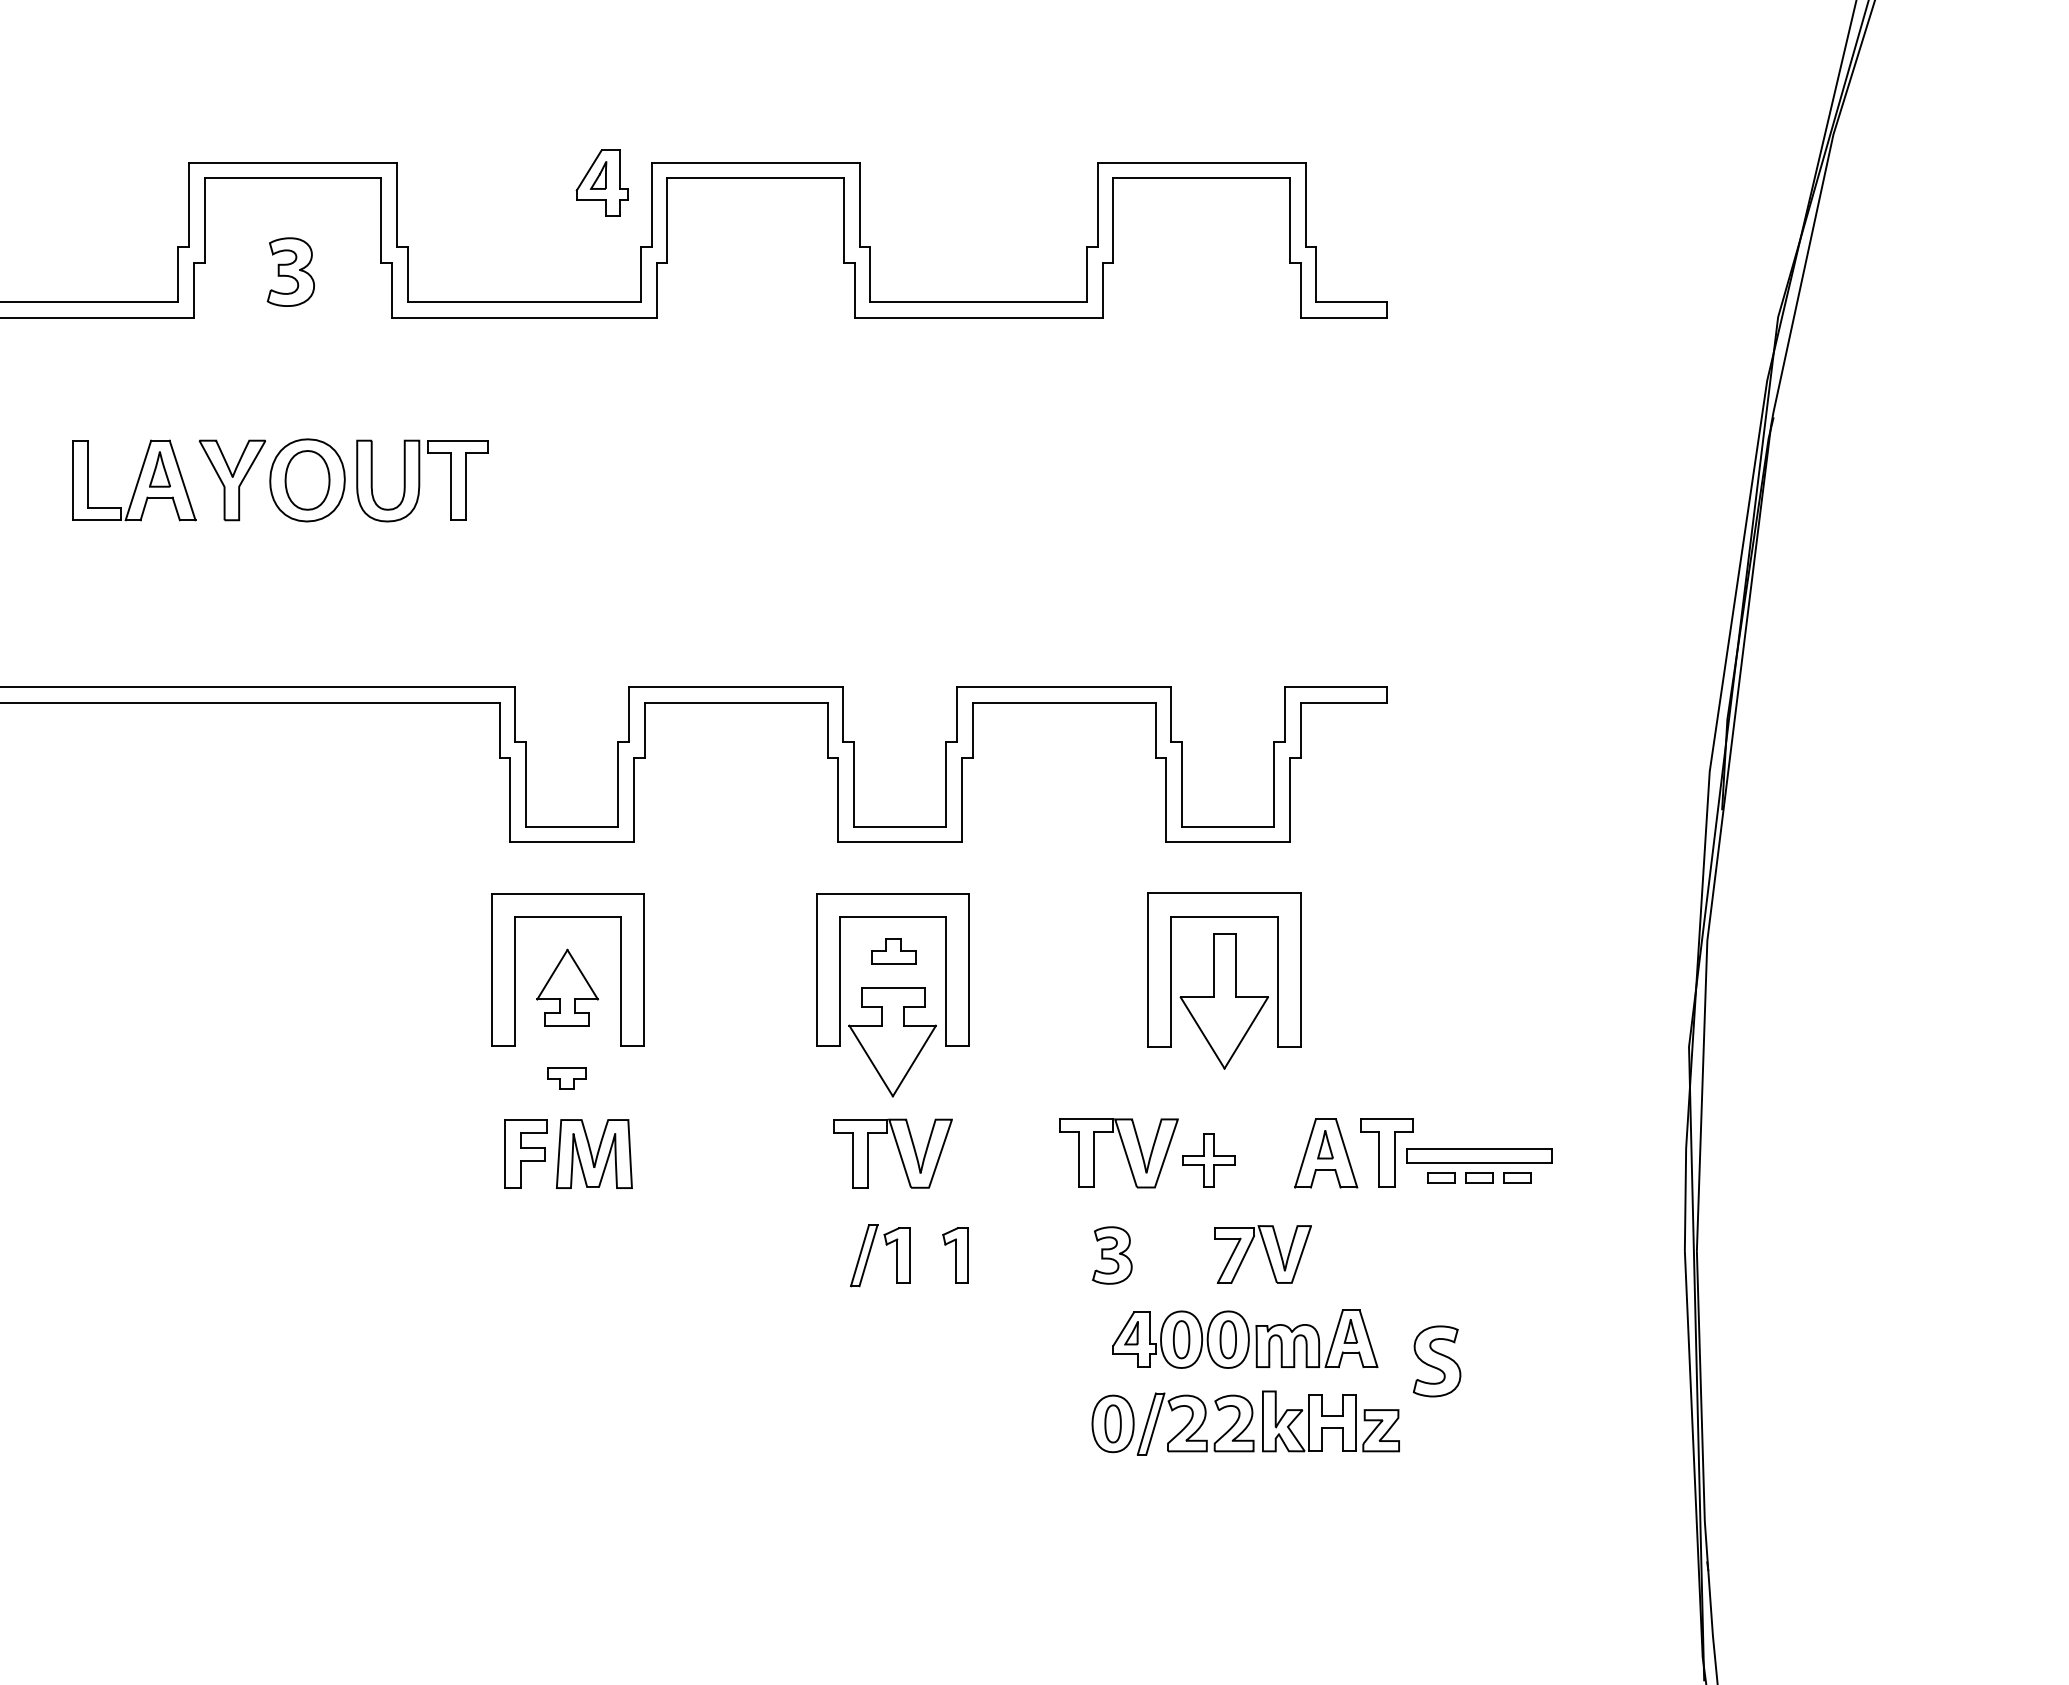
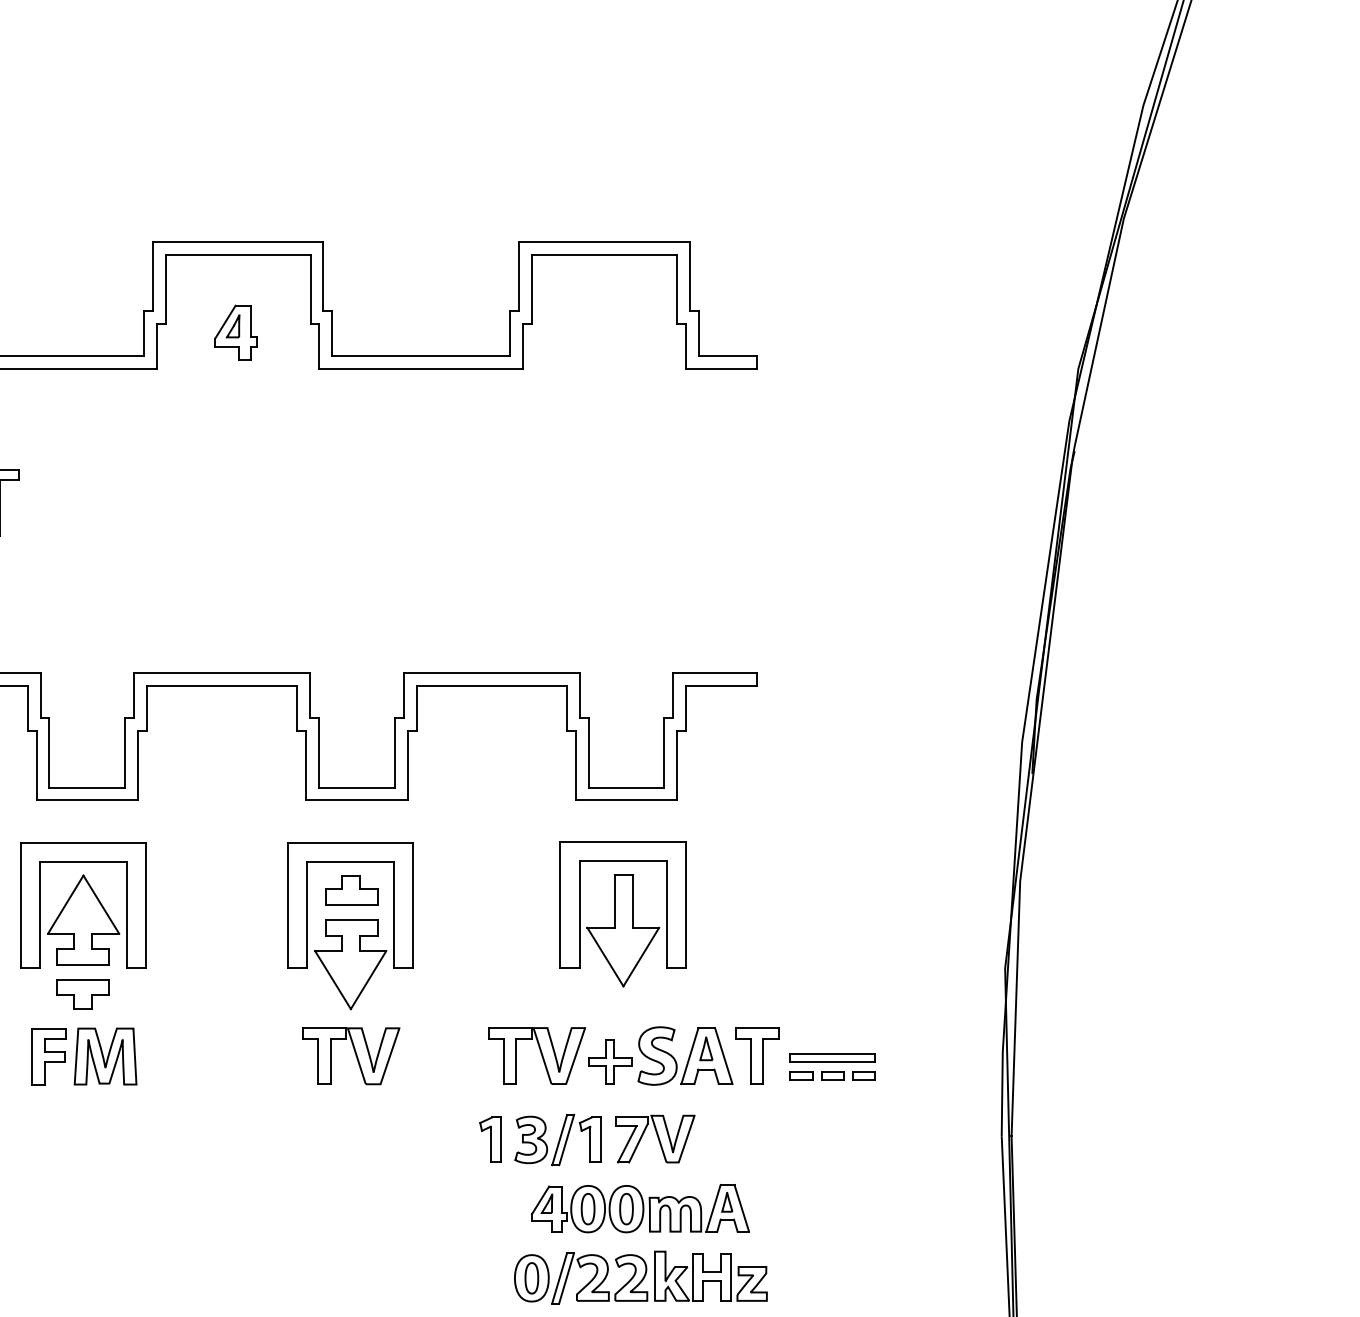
part: (601, 182) -> (235, 332), moved
part: (893, 951) -> (351, 890), size x1.43
part: (567, 987) -> (83, 919), size x1.43
part: (566, 1078) -> (82, 994), size x1.67
part: (1479, 1155) -> (832, 1057), size x0.71
part: (870, 1253) -> (568, 1138), moved
part: (955, 1255) -> (490, 1139), moved
part: (1437, 1361) -> (657, 1056), moved

